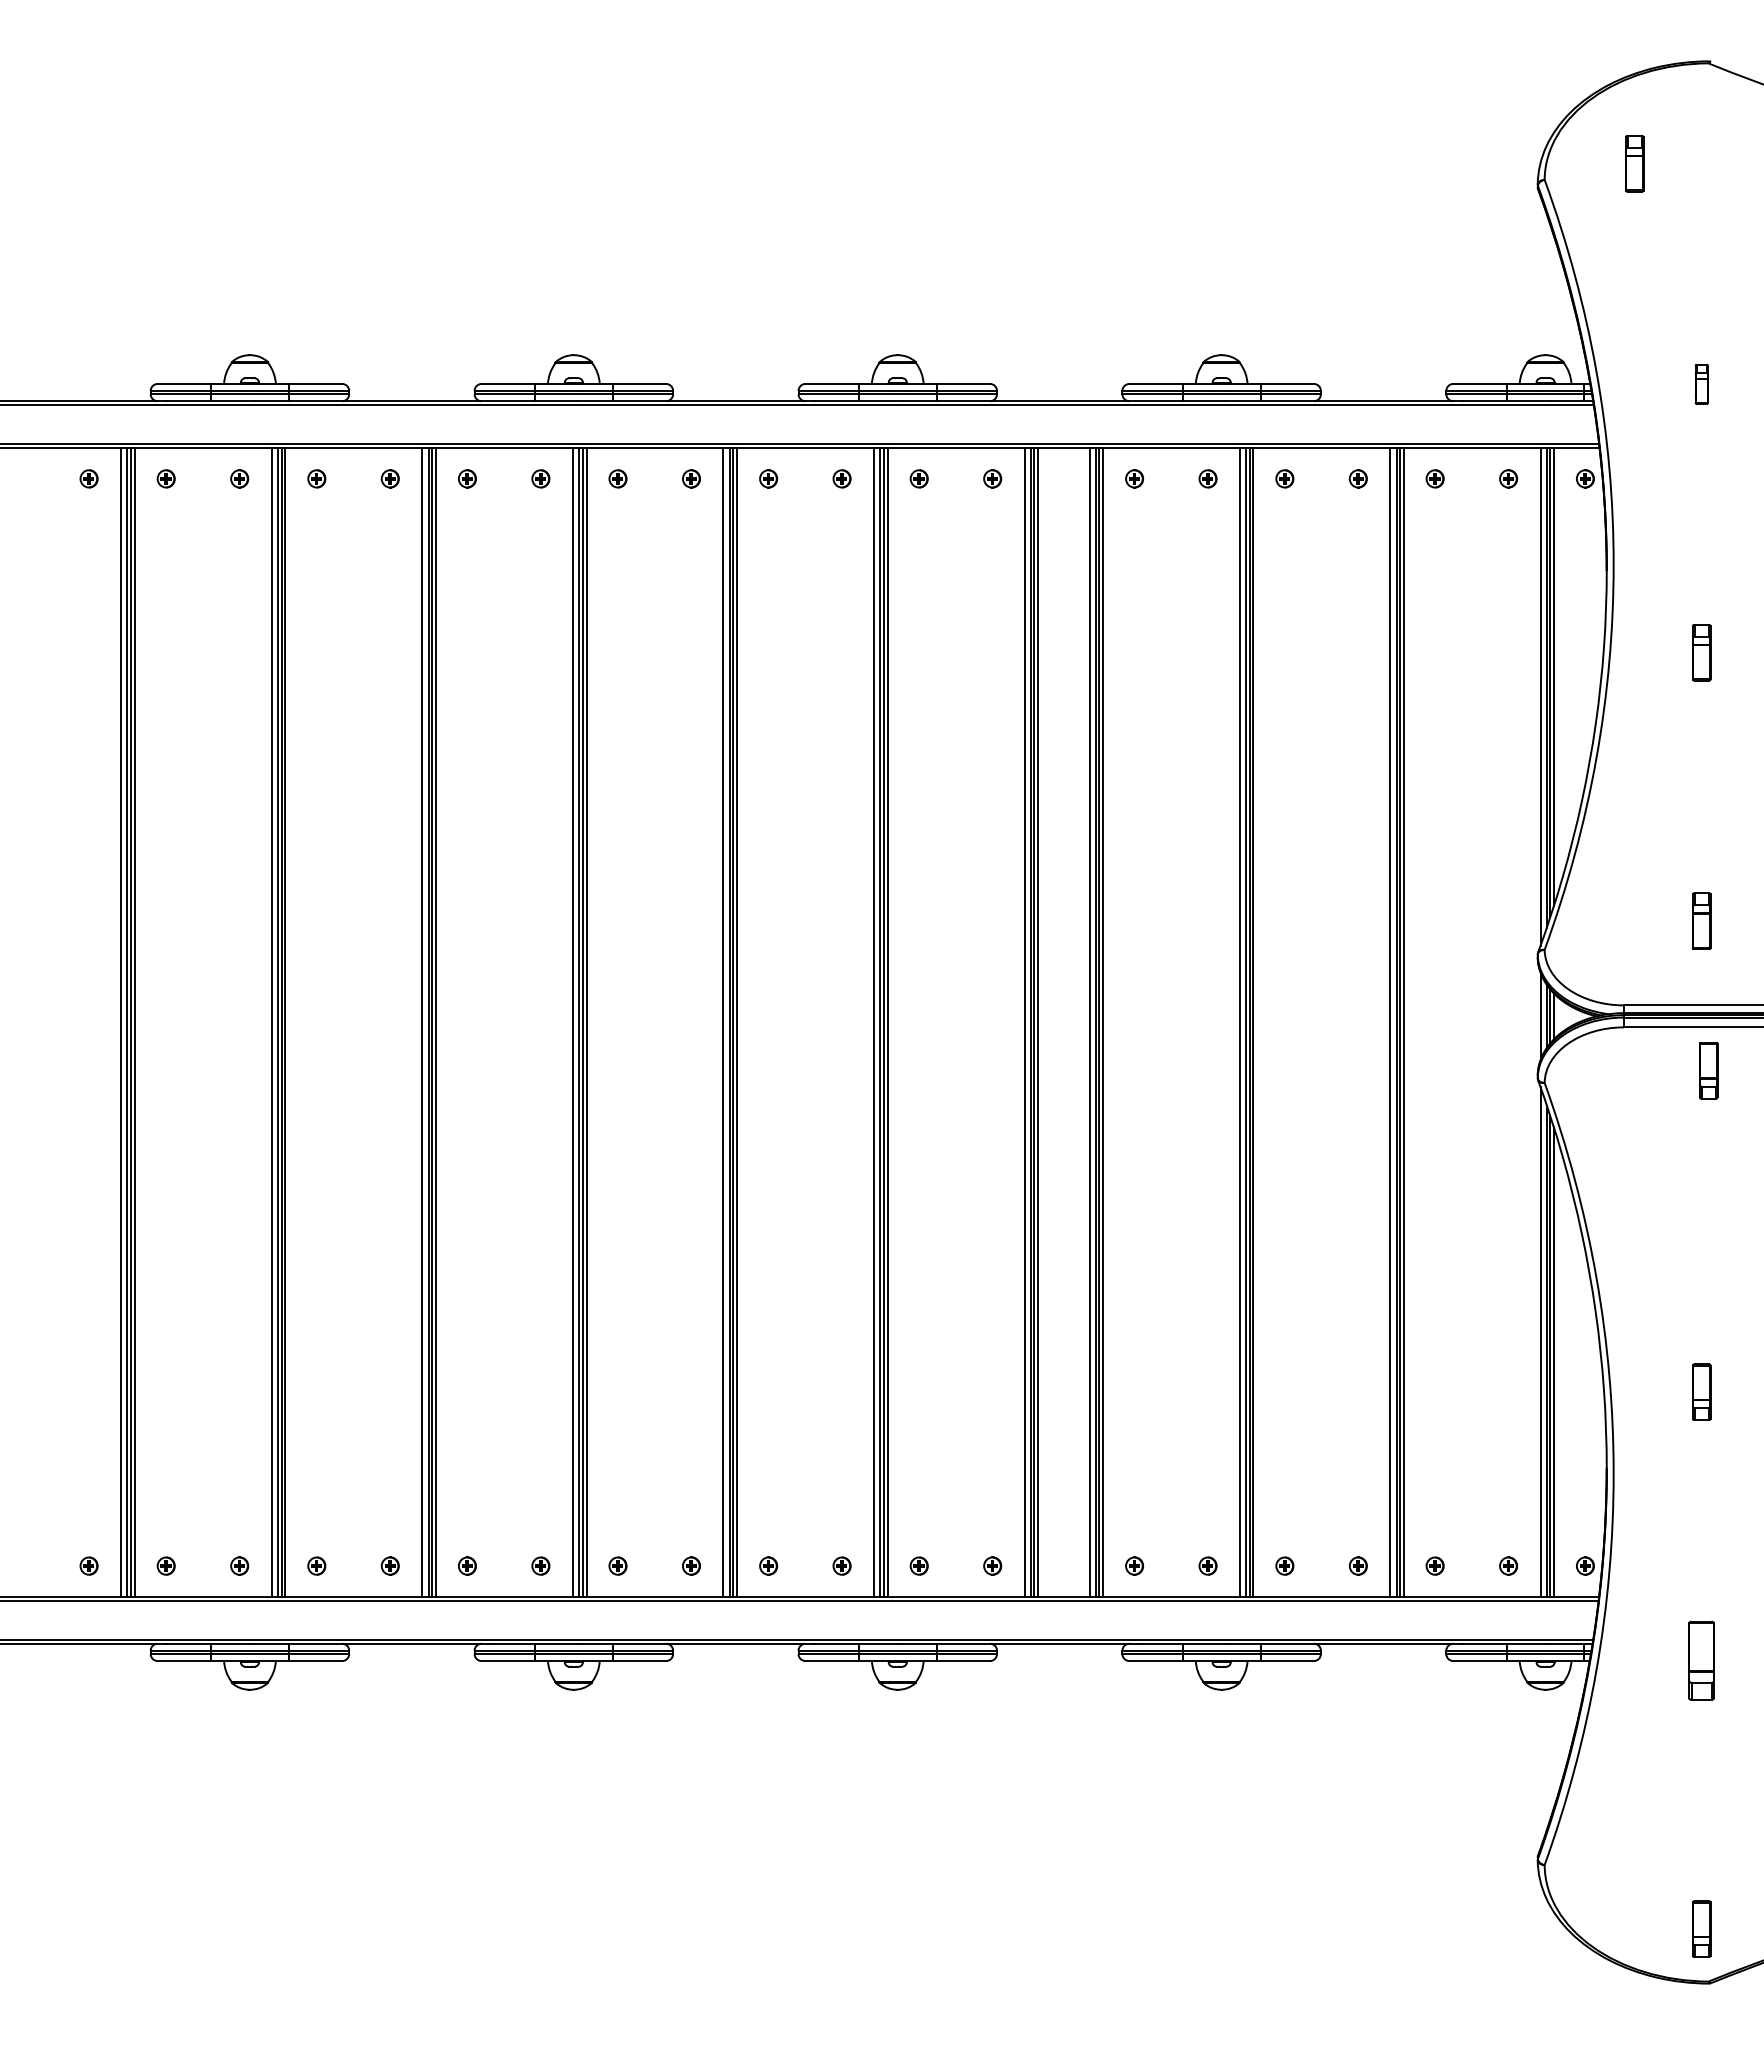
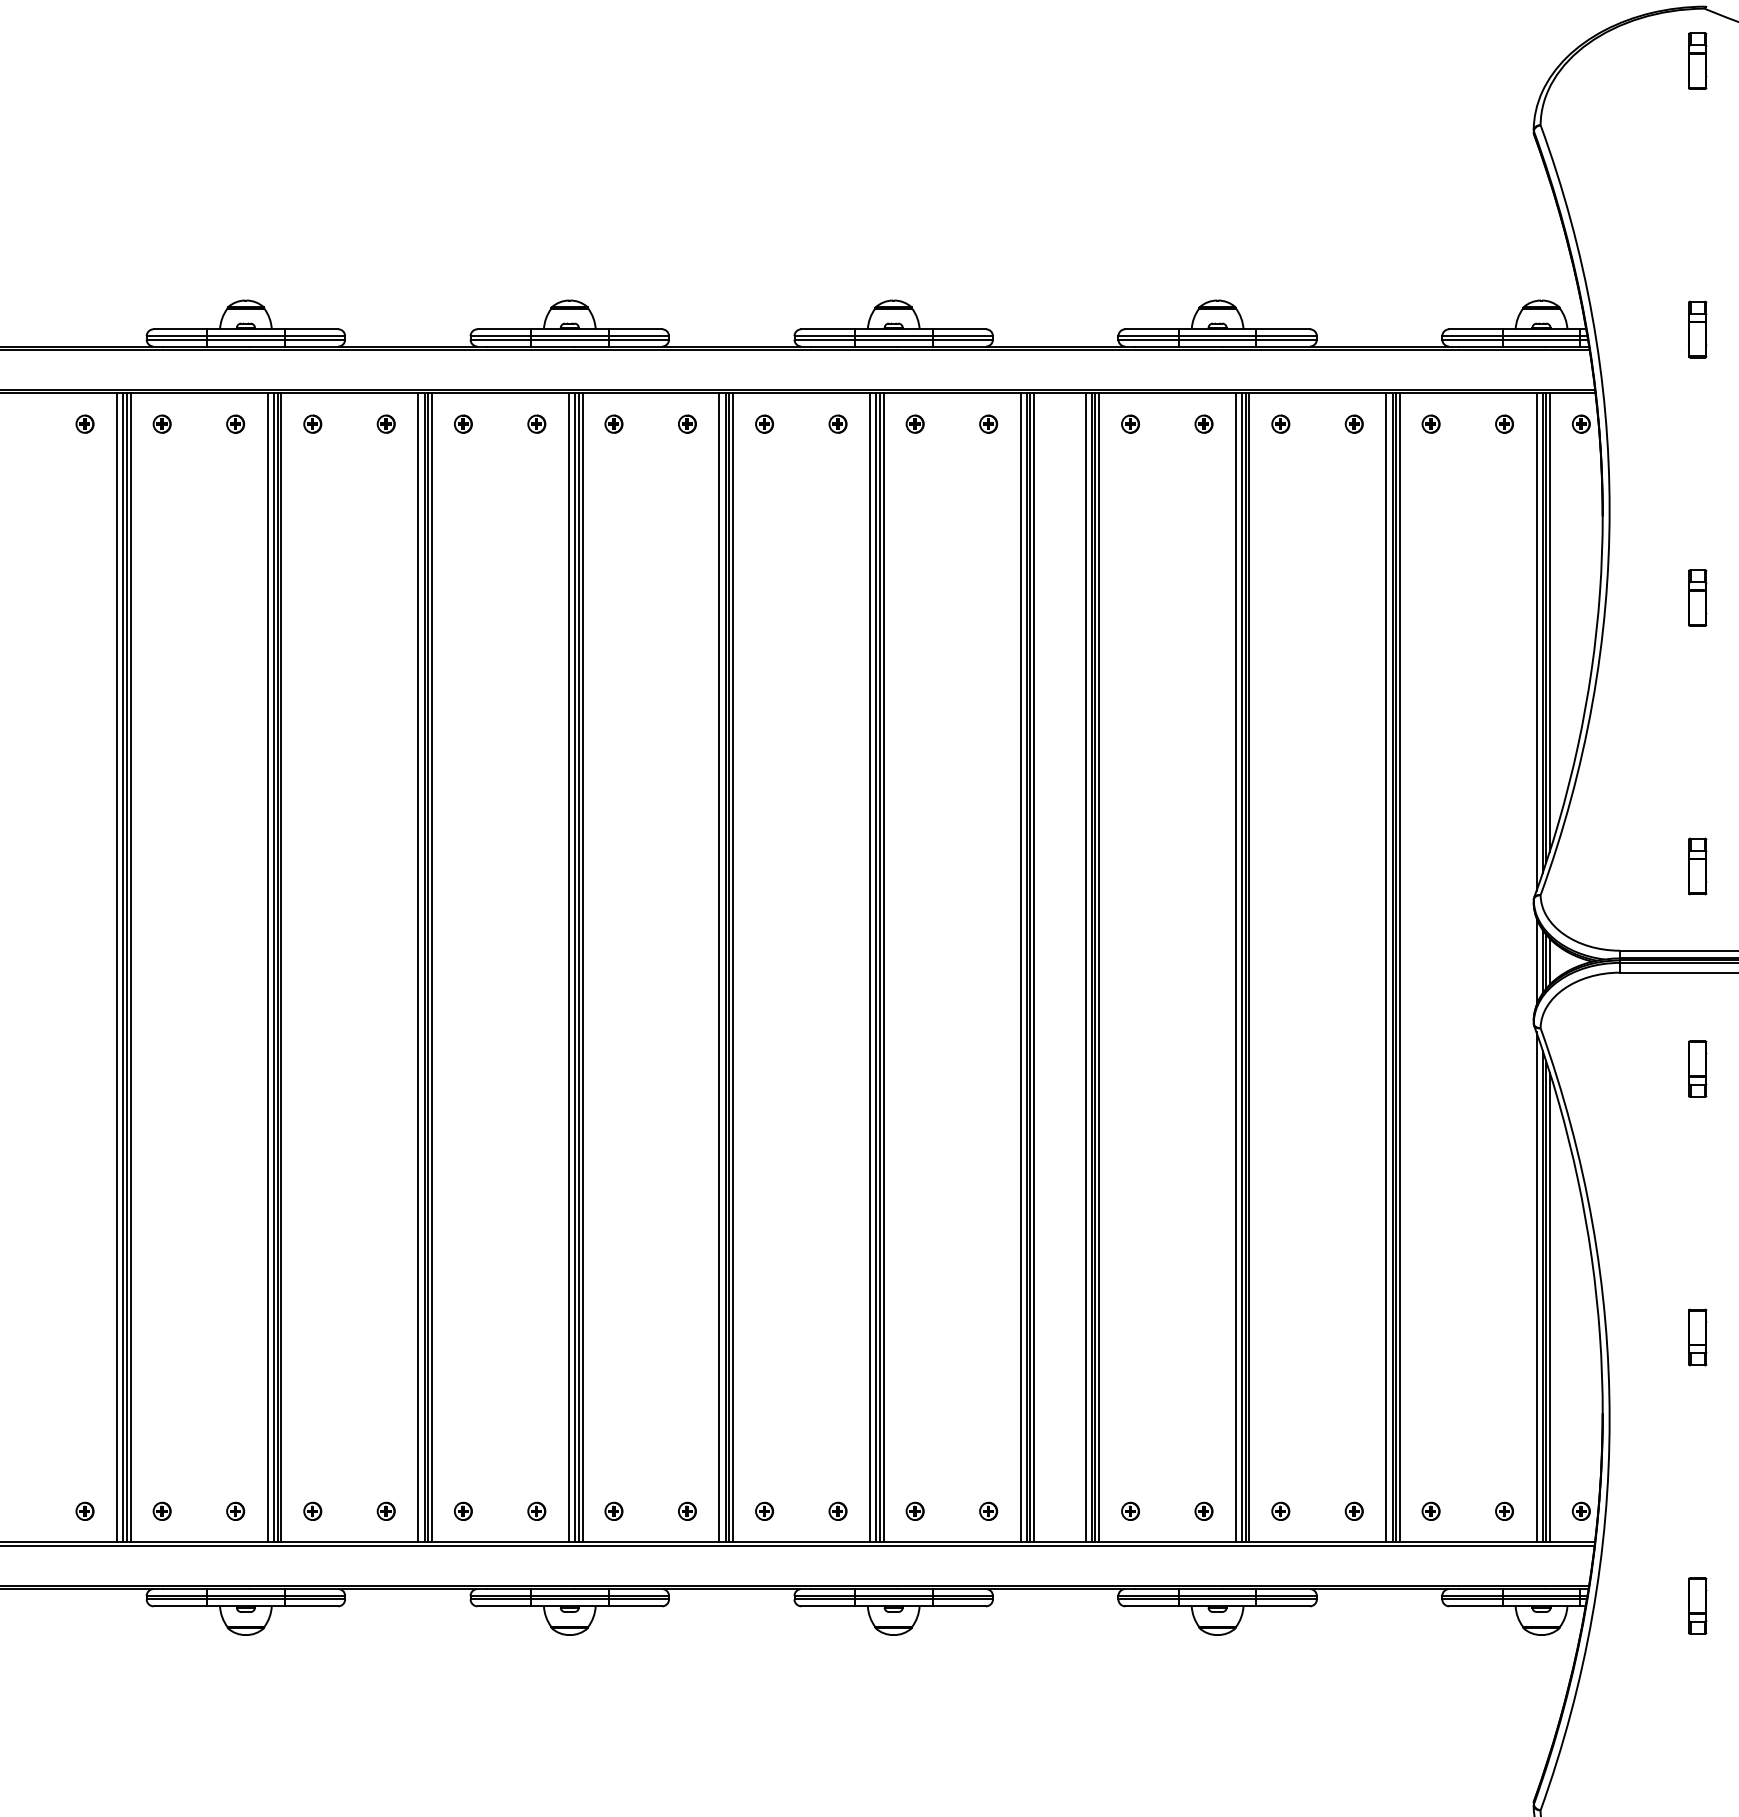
part: (1634, 163) -> (1697, 60), moved
part: (1701, 384) -> (1697, 329), size x1.43
part: (1708, 1070) -> (1697, 1068), moved
part: (1701, 1660) -> (1697, 1605), size x0.71

